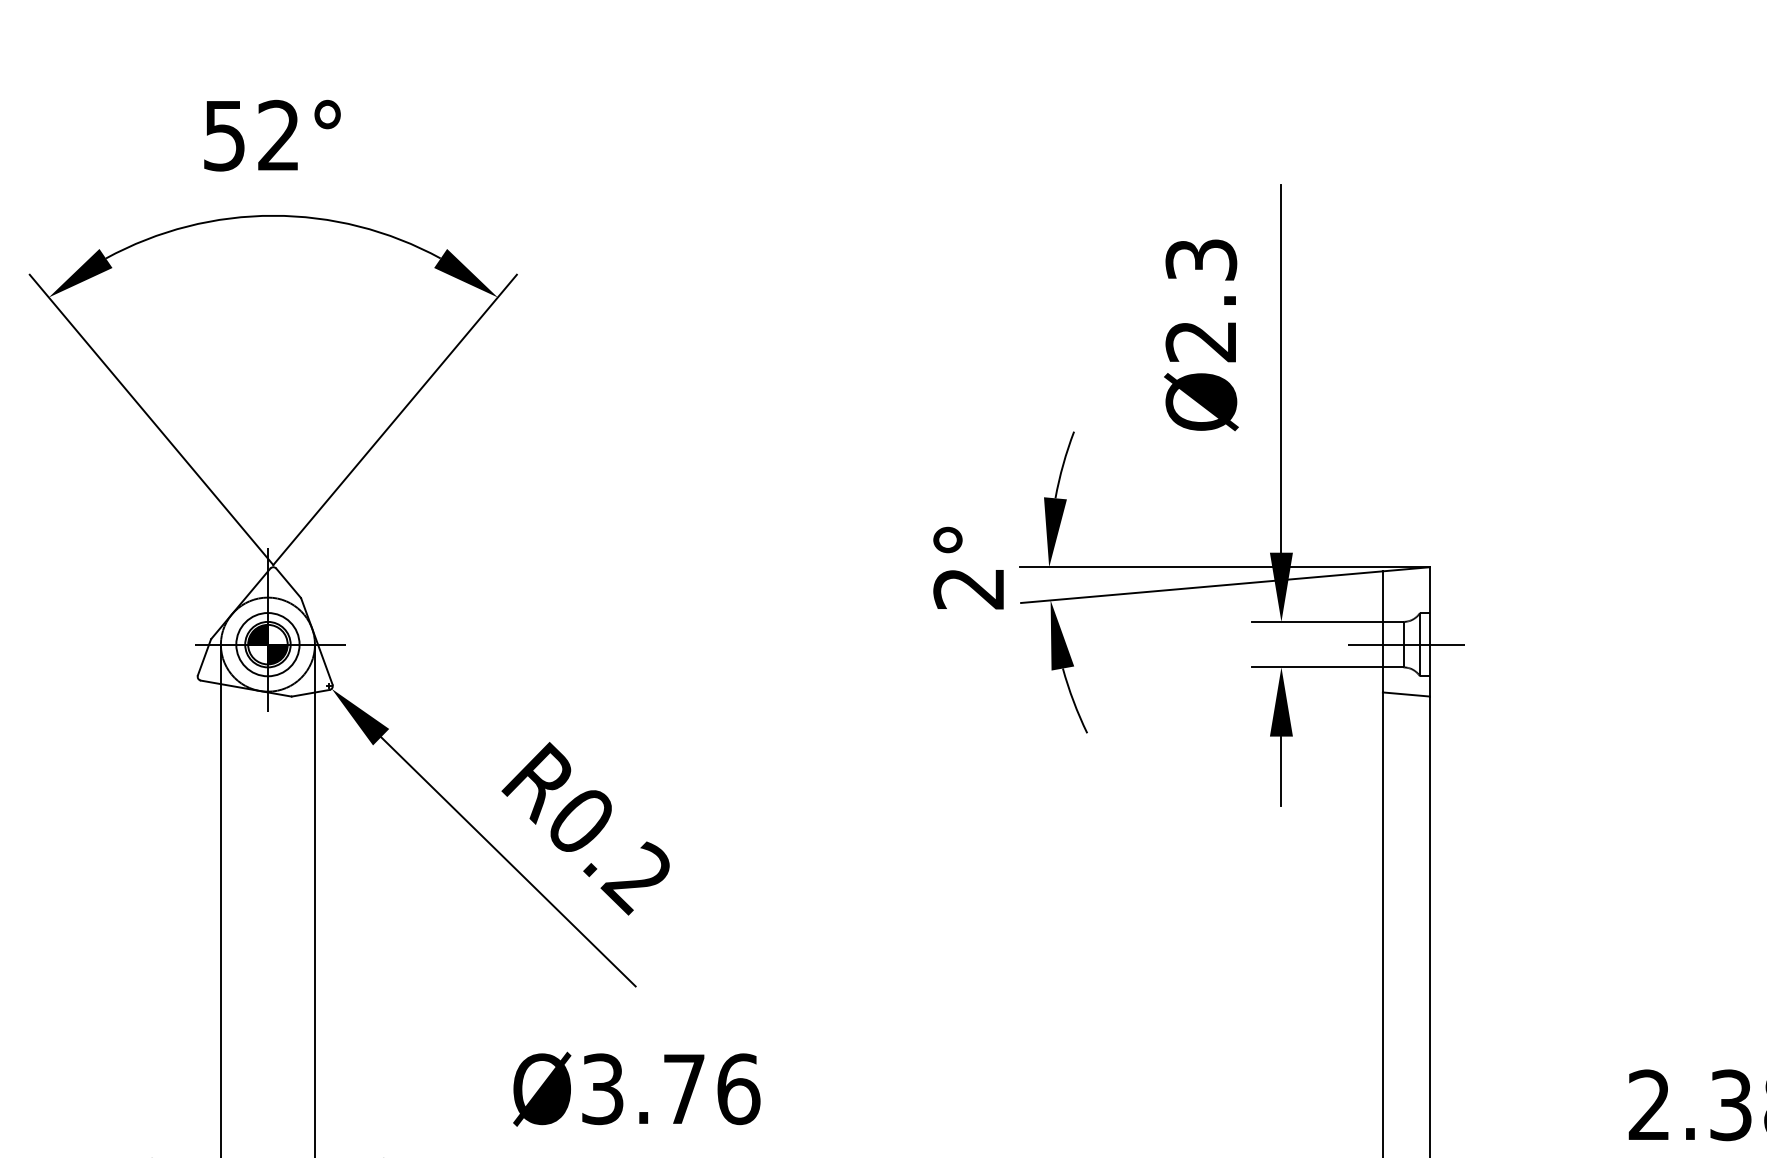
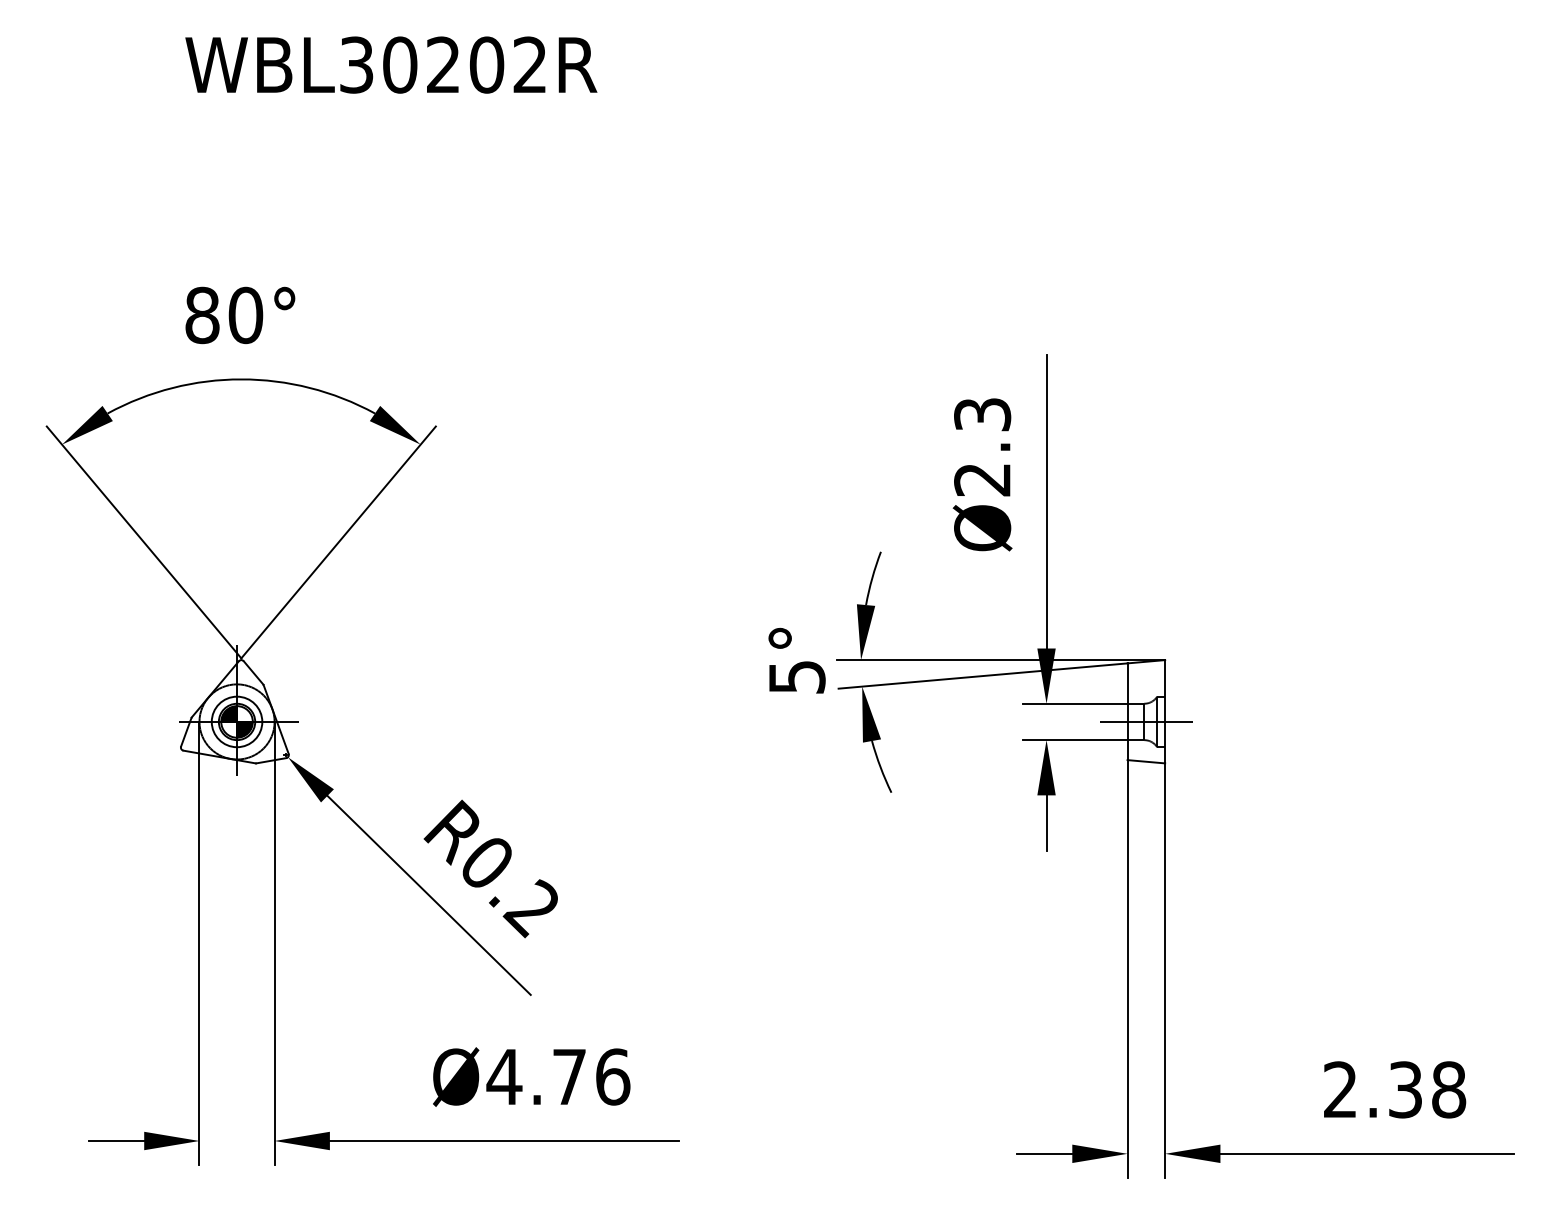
text: (252, 135) -> (224, 315), 52° -> 80°
text: (968, 589) -> (796, 677), 2° -> 5°
text: (602, 1088) -> (504, 1076), Ø3.76 -> Ø4.76

